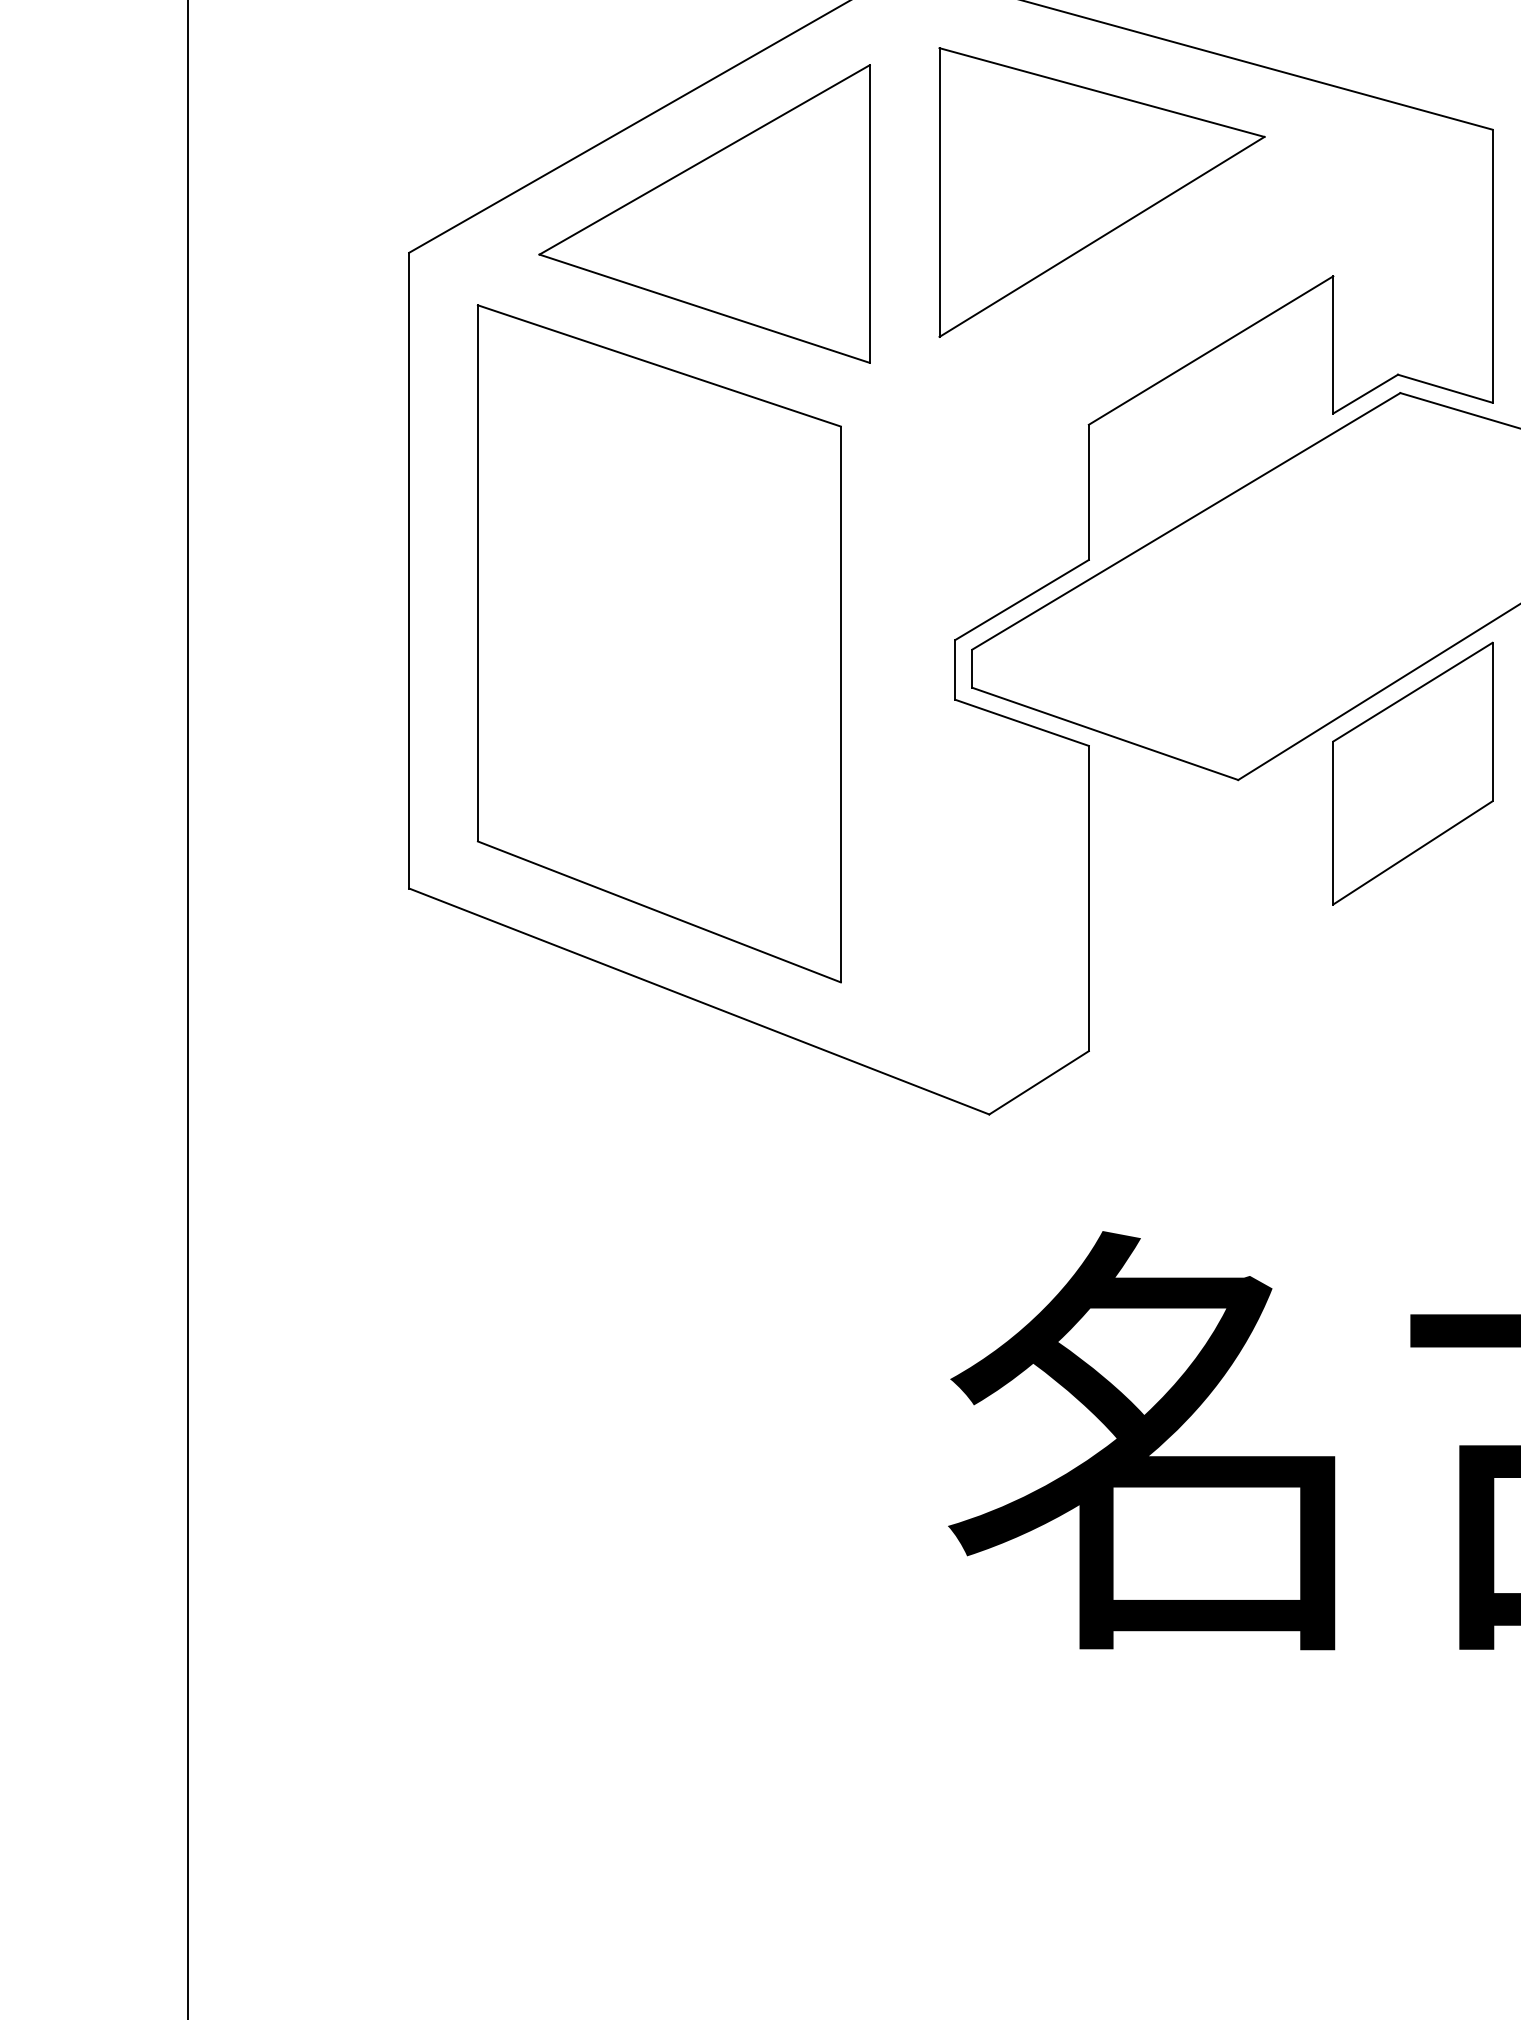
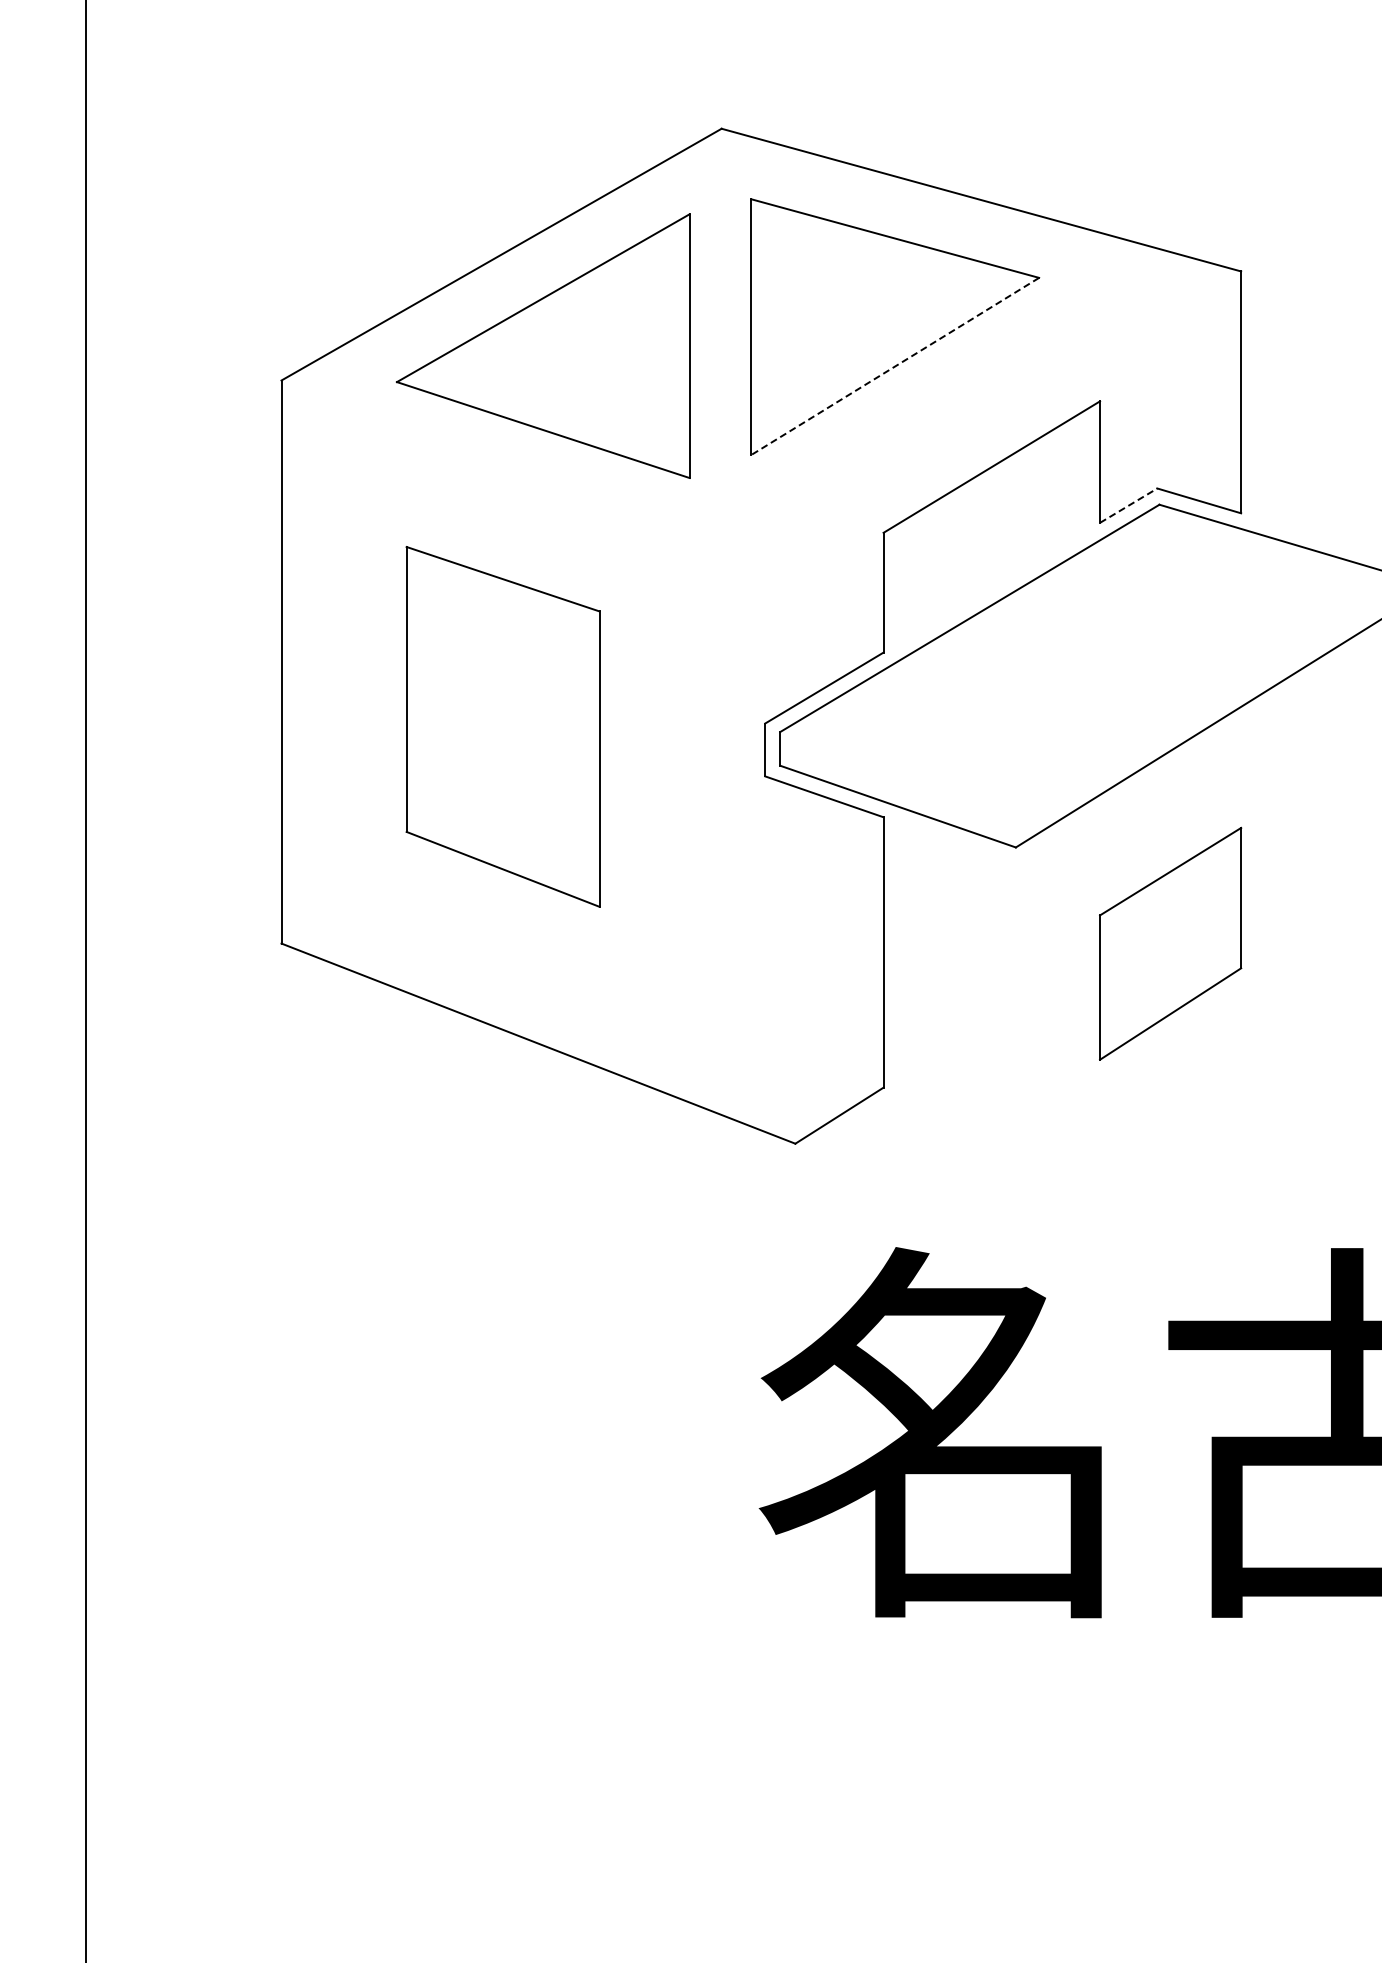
line: (1102, 236) -> (895, 366), solid -> dashed
line: (1366, 393) -> (1129, 505), solid -> dashed
part: (658, 643) -> (502, 726), size x0.6
part: (1412, 773) -> (1170, 943), moved

